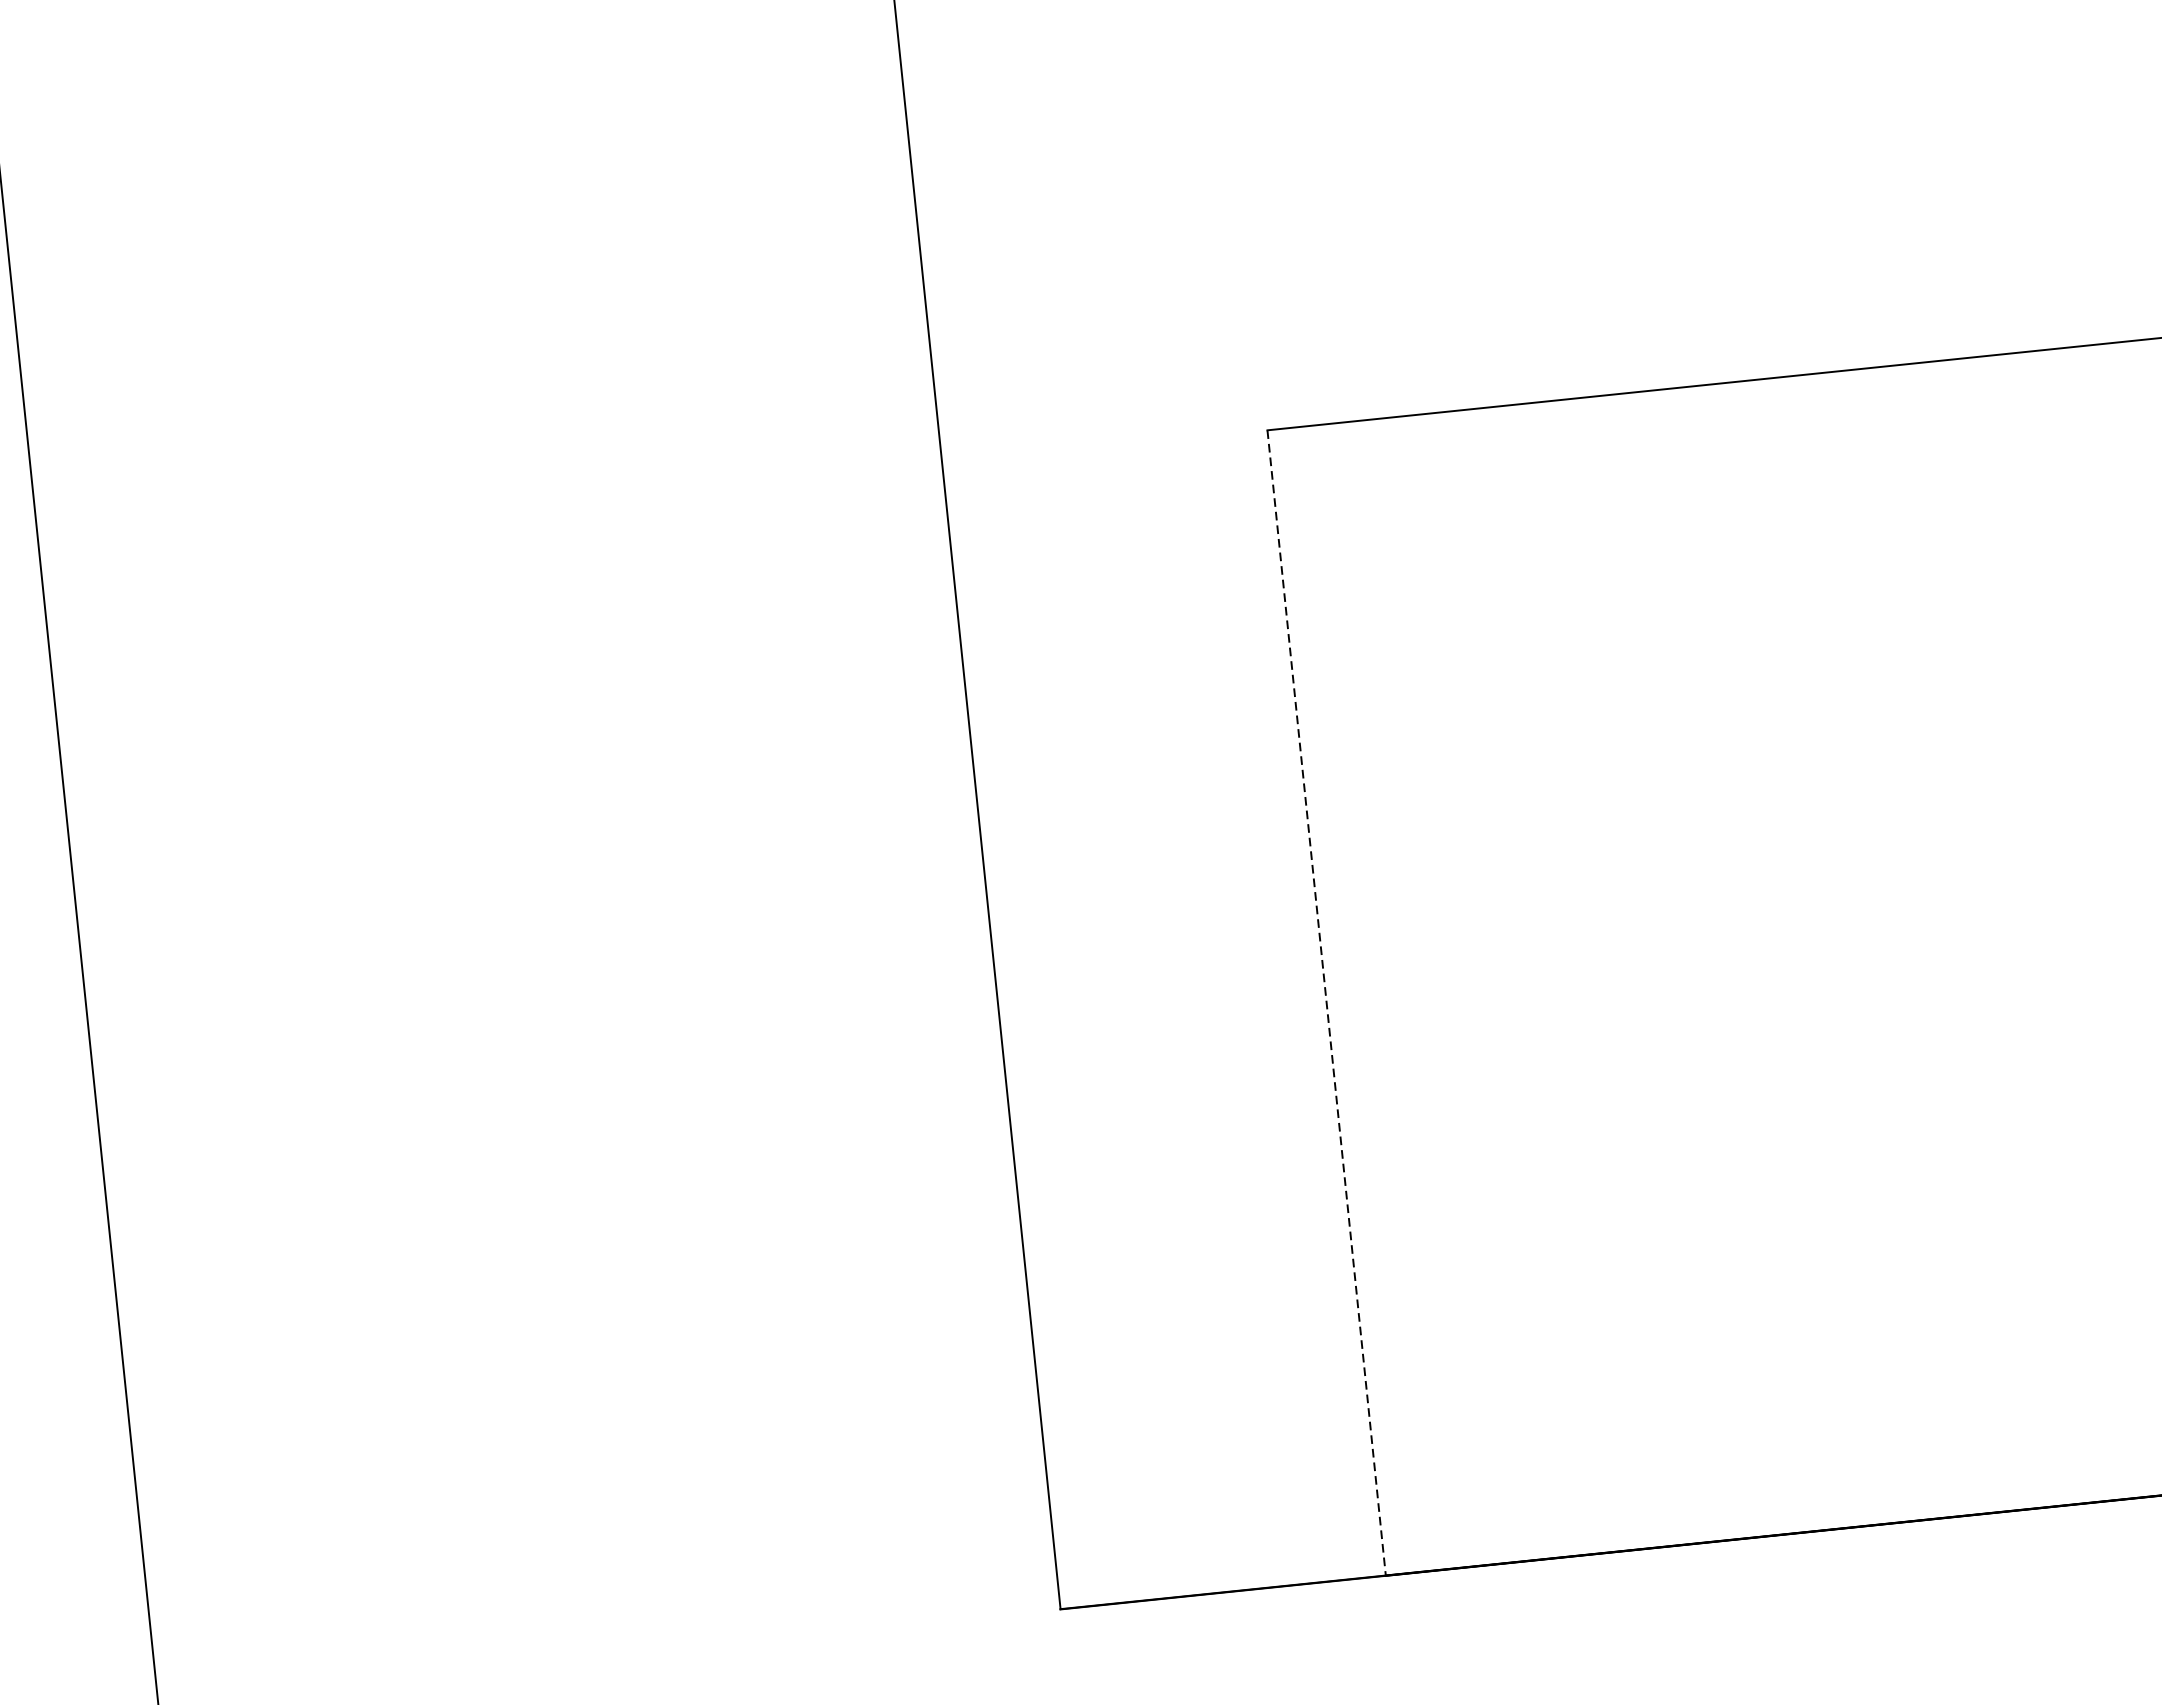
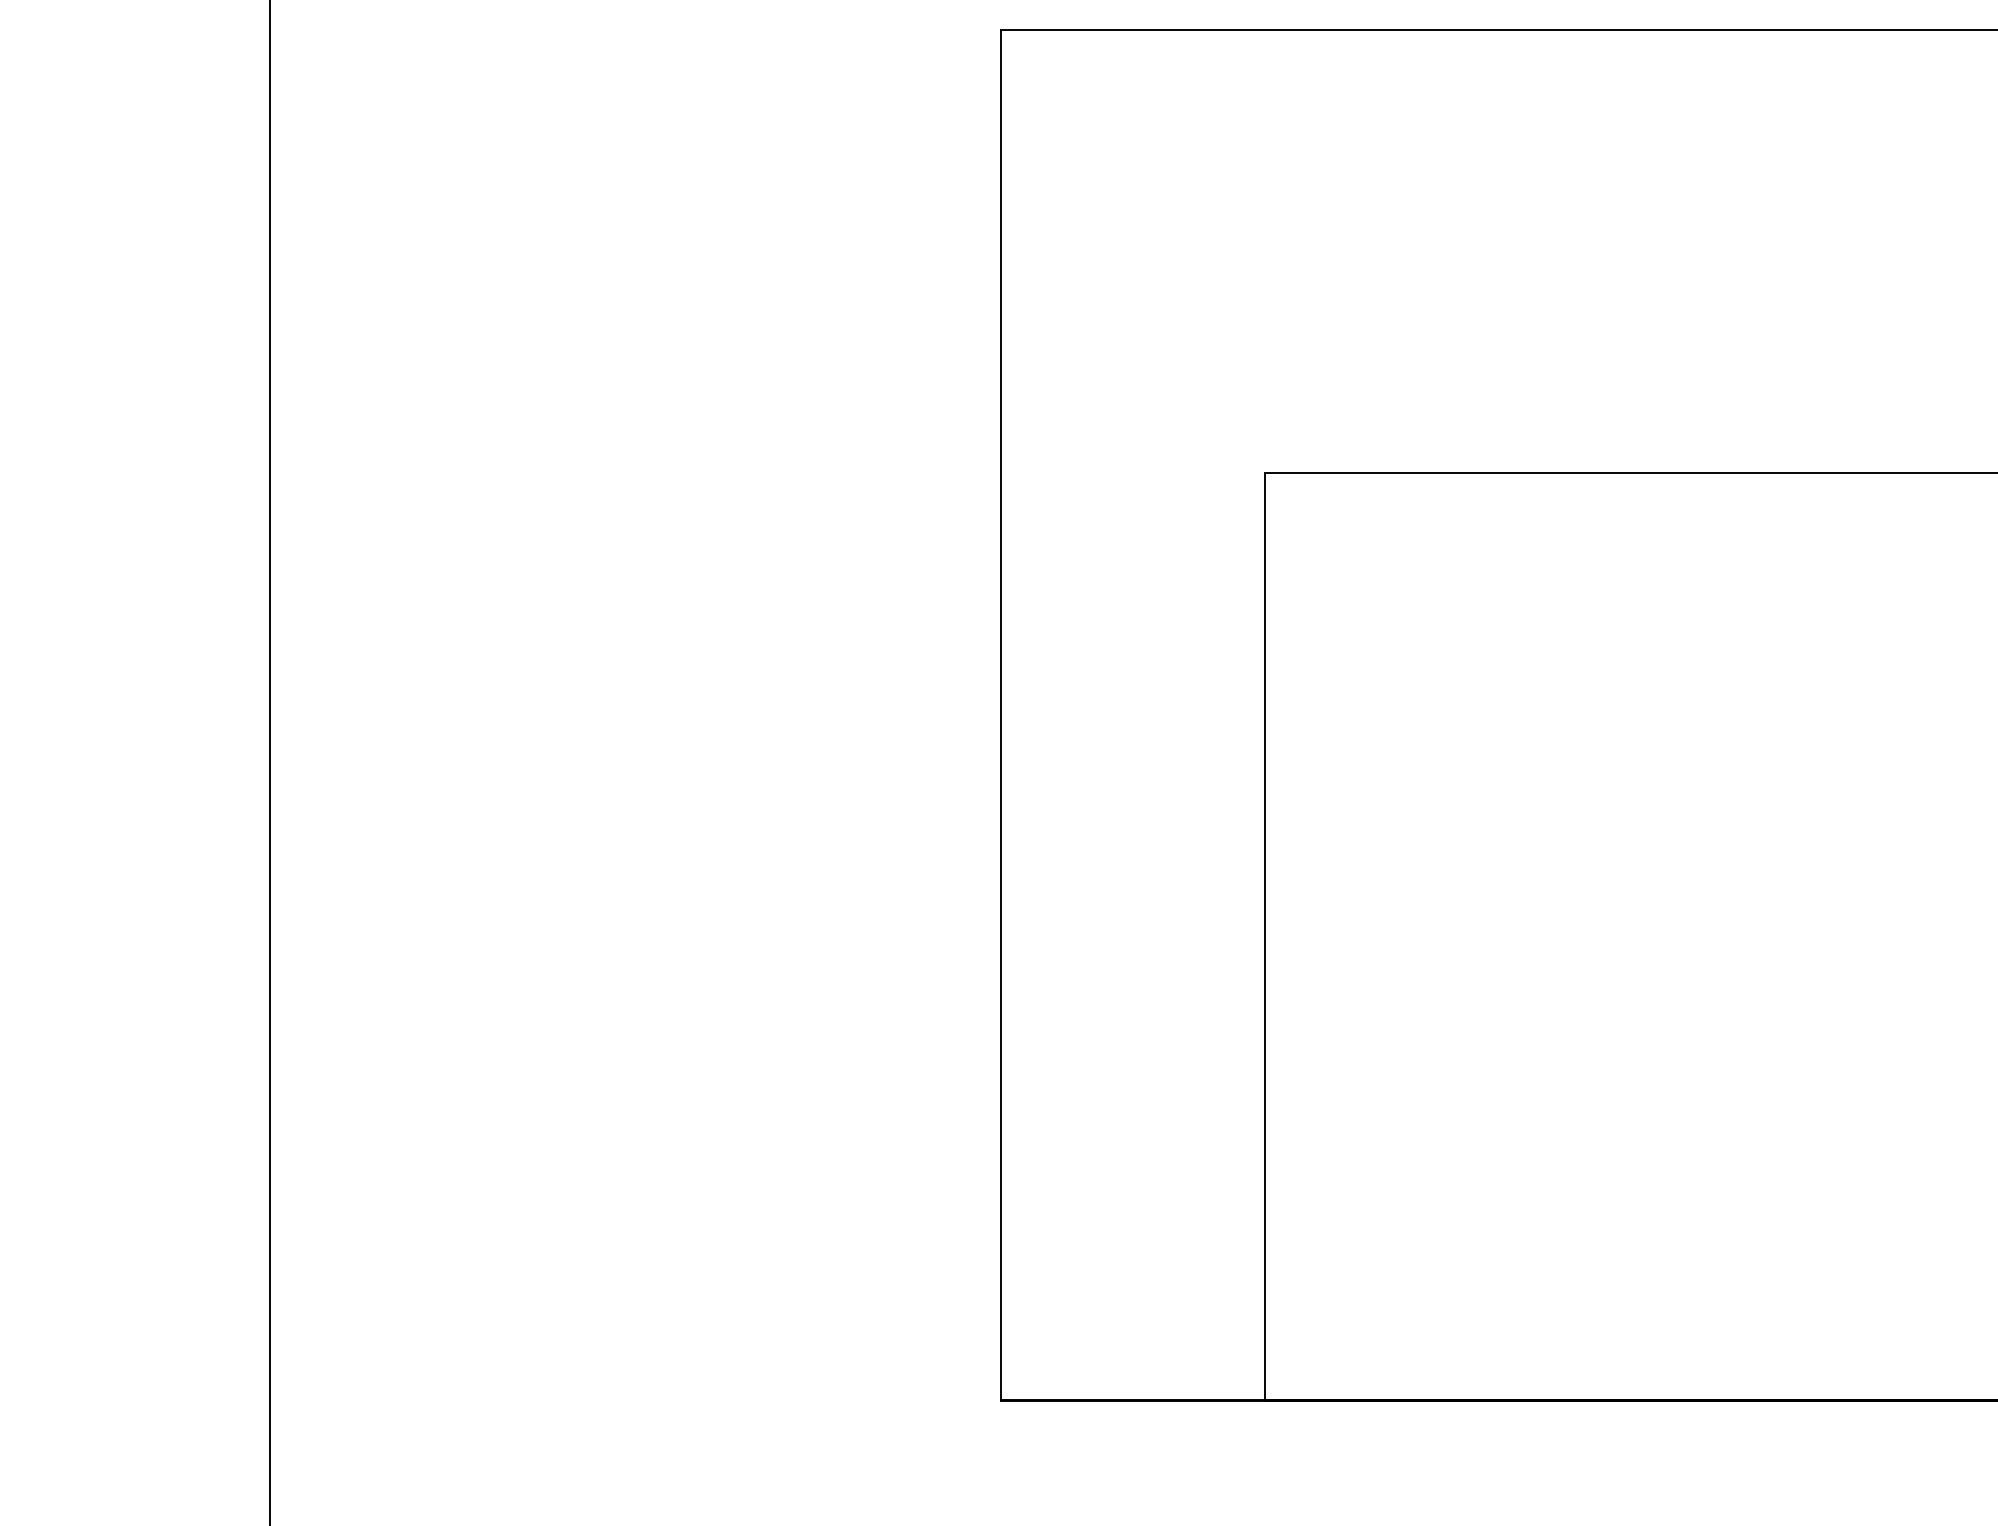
line: (1326, 1002) -> (1264, 936), dashed -> solid

